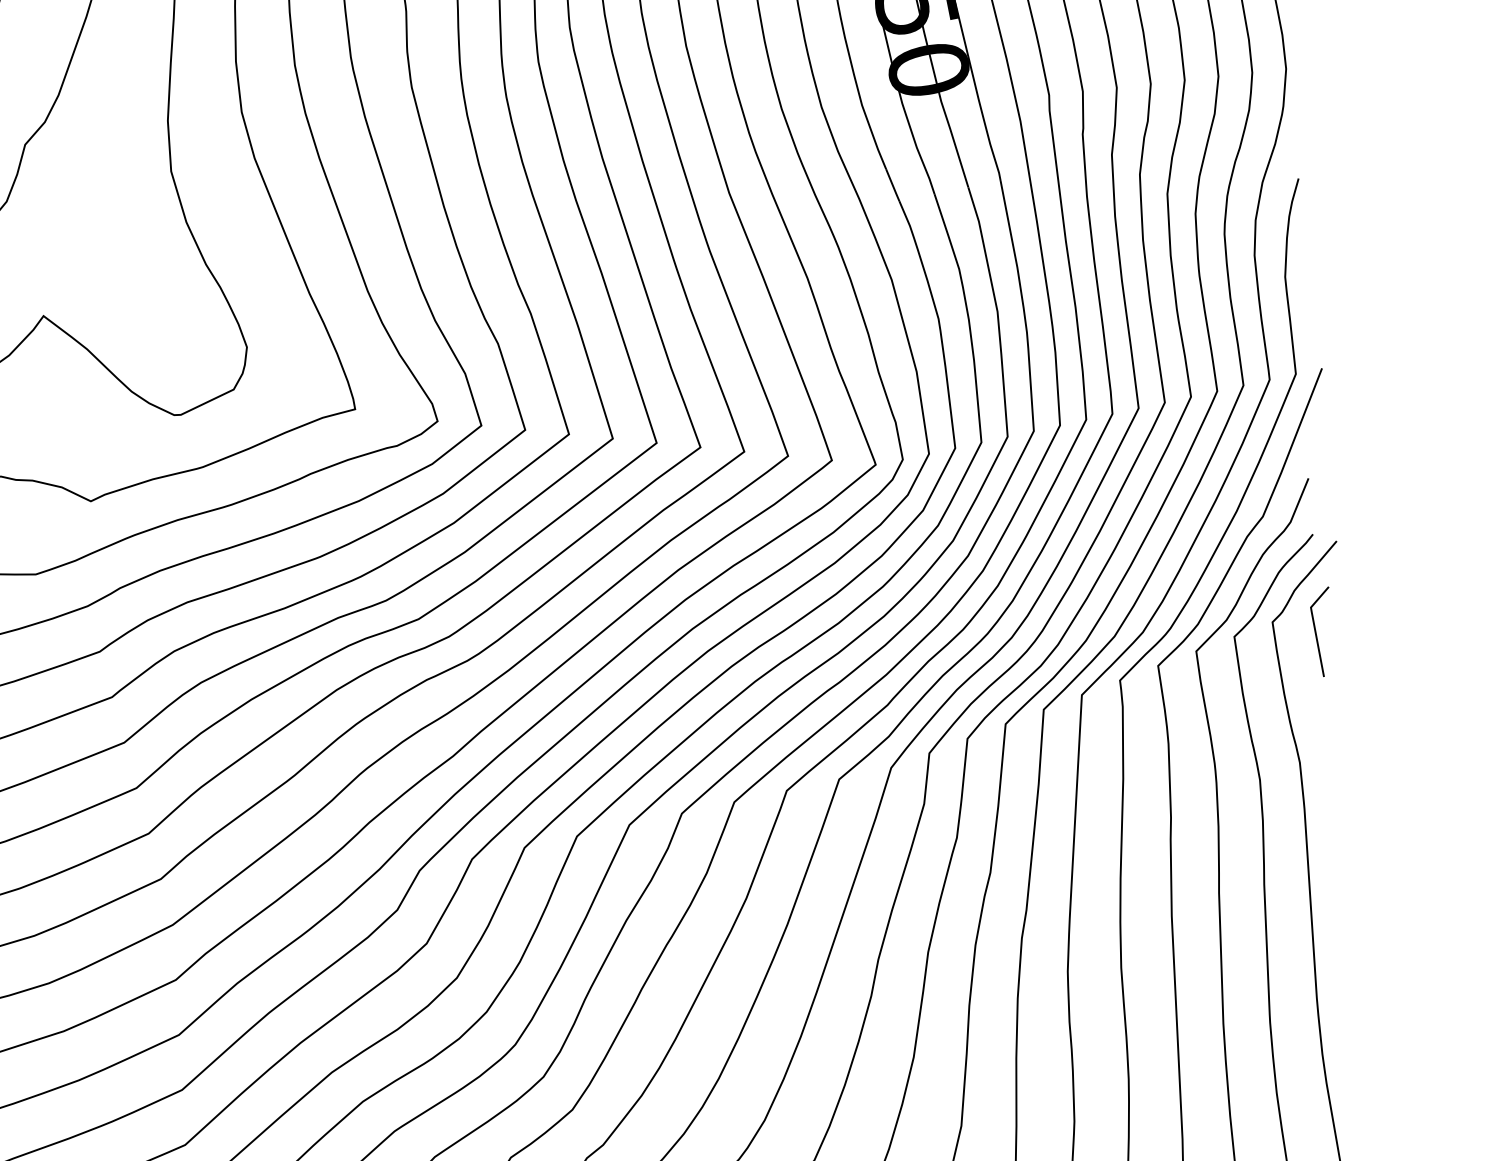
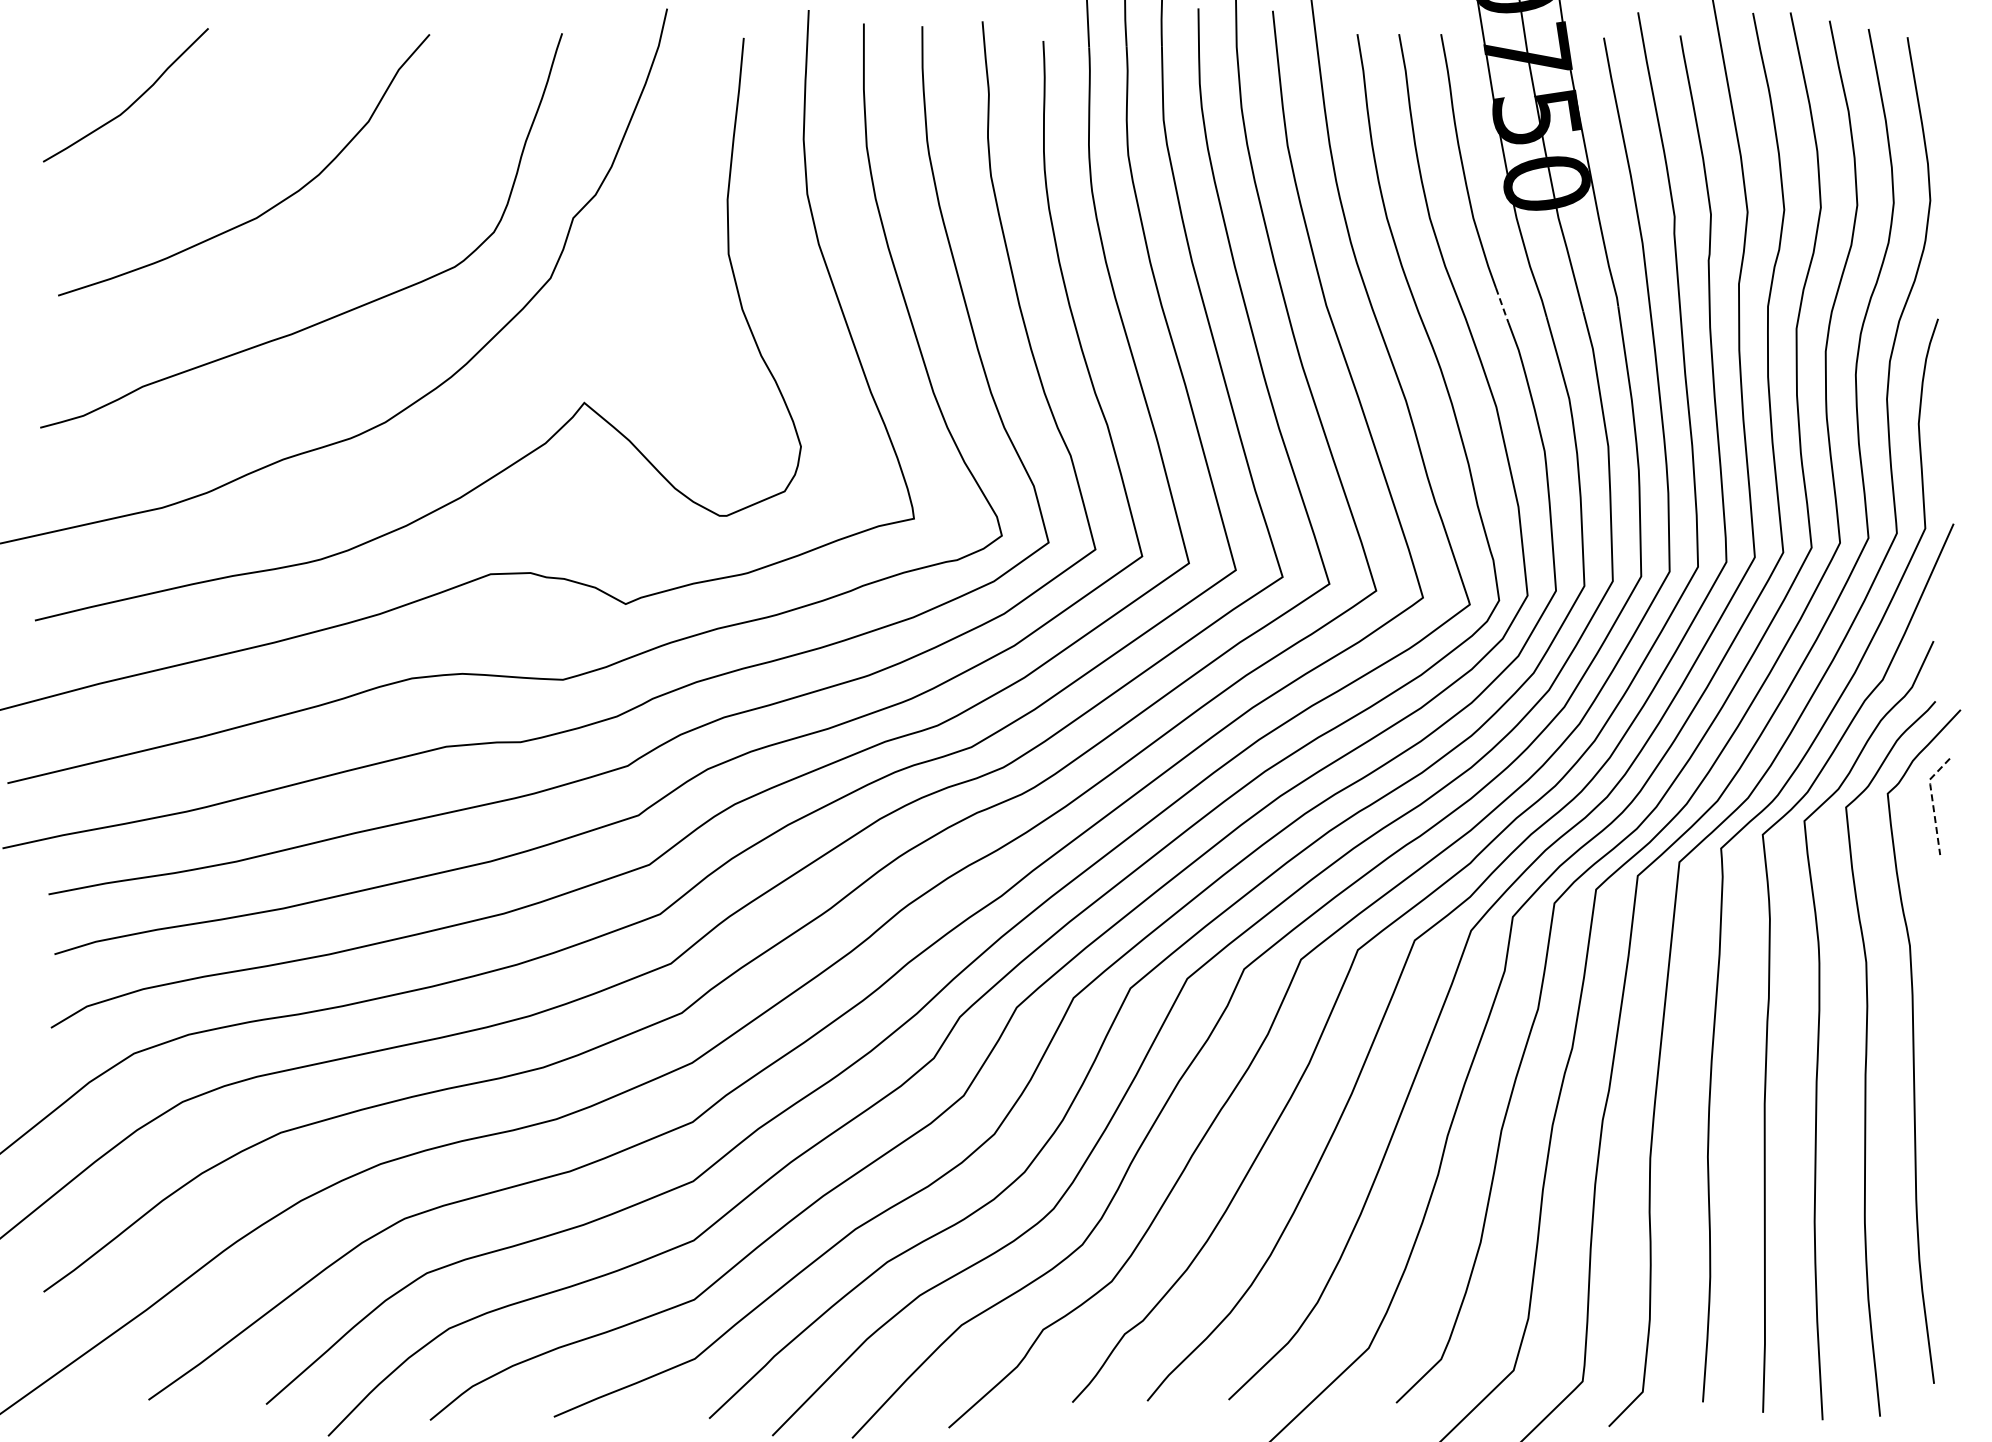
line: (893, 186) -> (1502, 306), solid -> dashed
line: (1314, 628) -> (1932, 802), solid -> dashed

